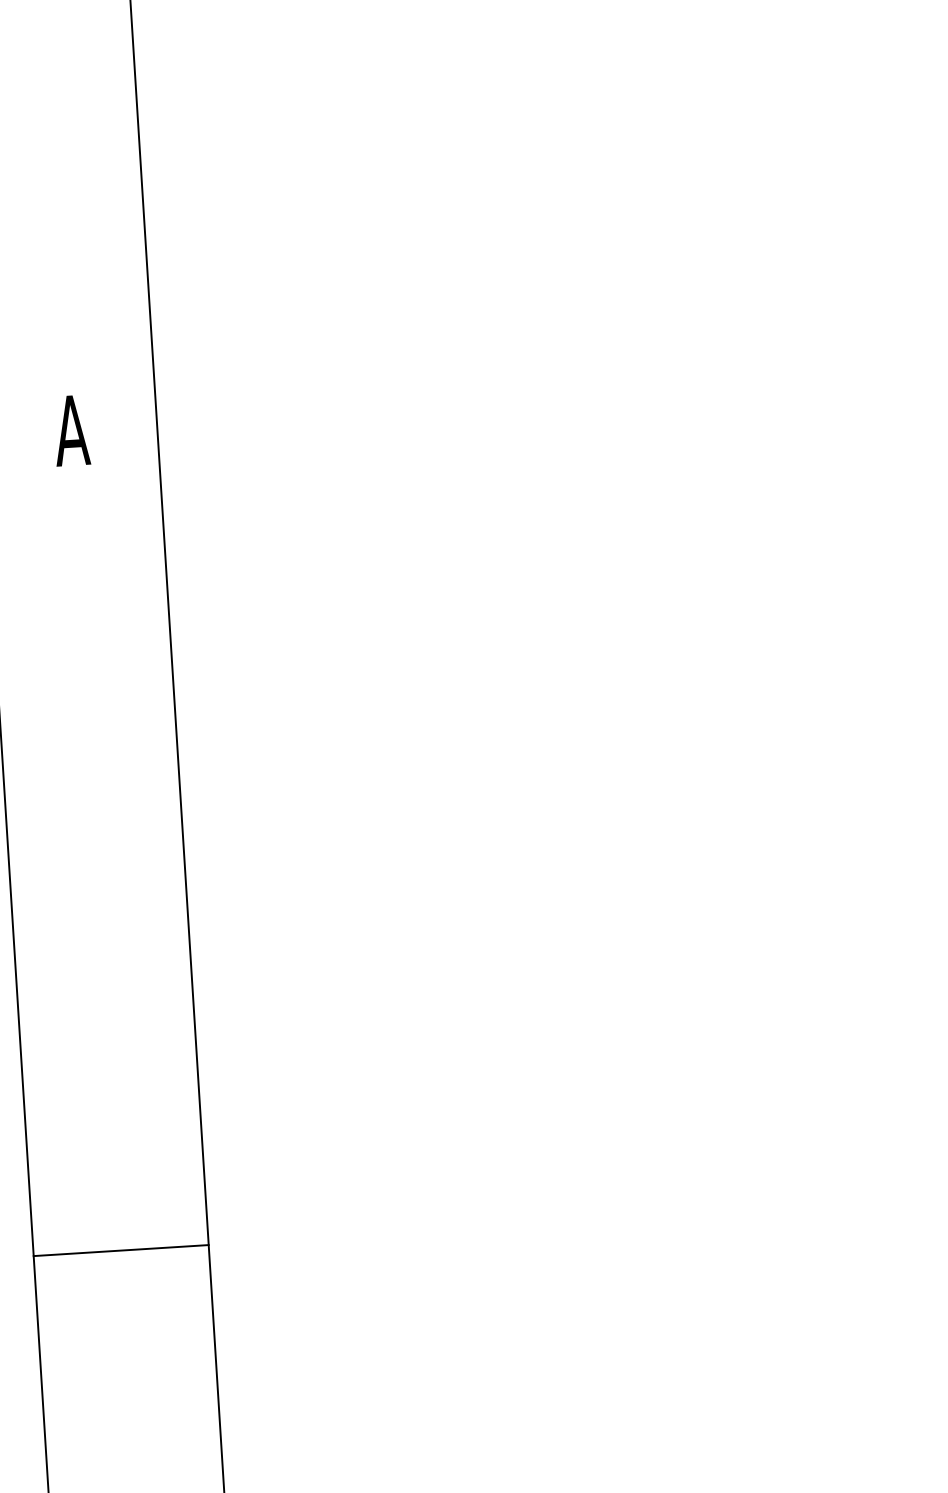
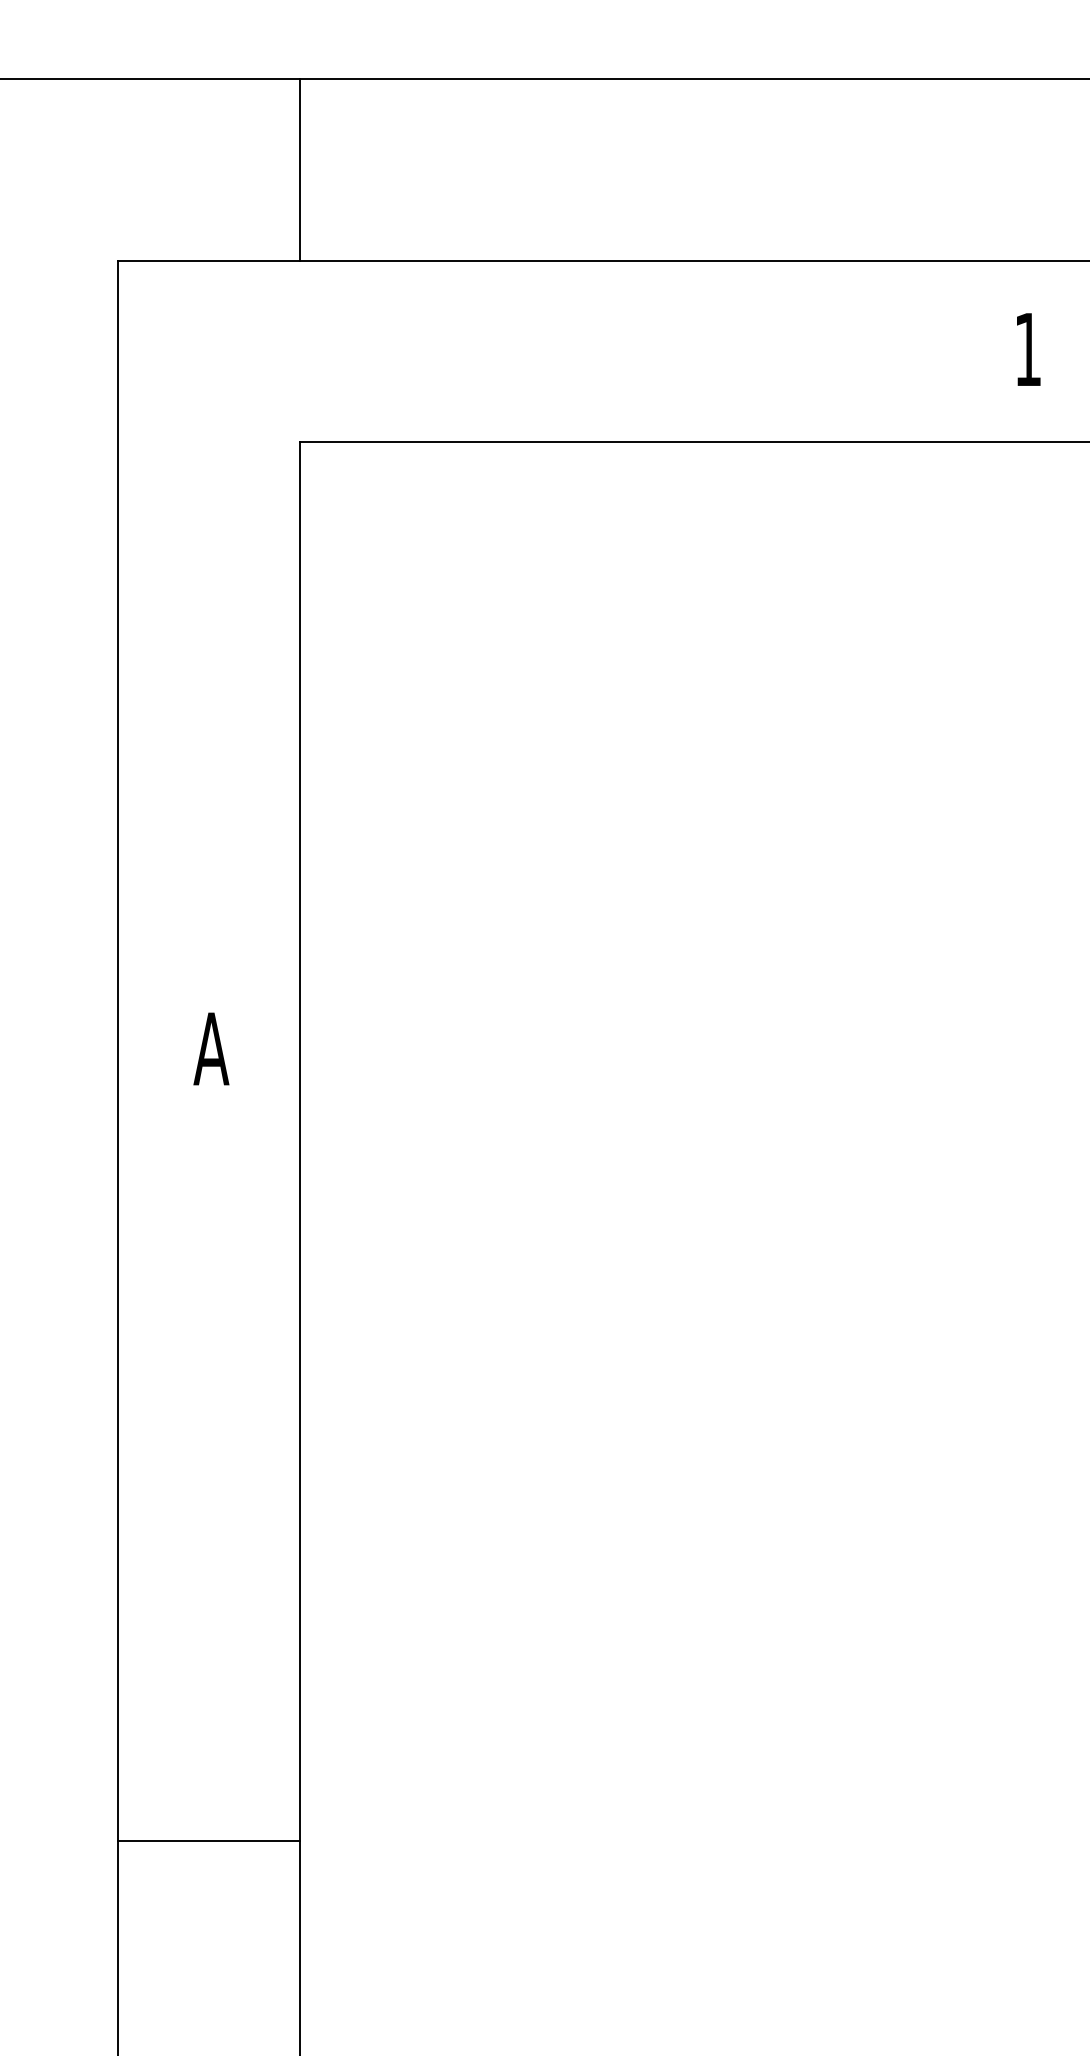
line: (121, 1250) -> (209, 1840), moved

